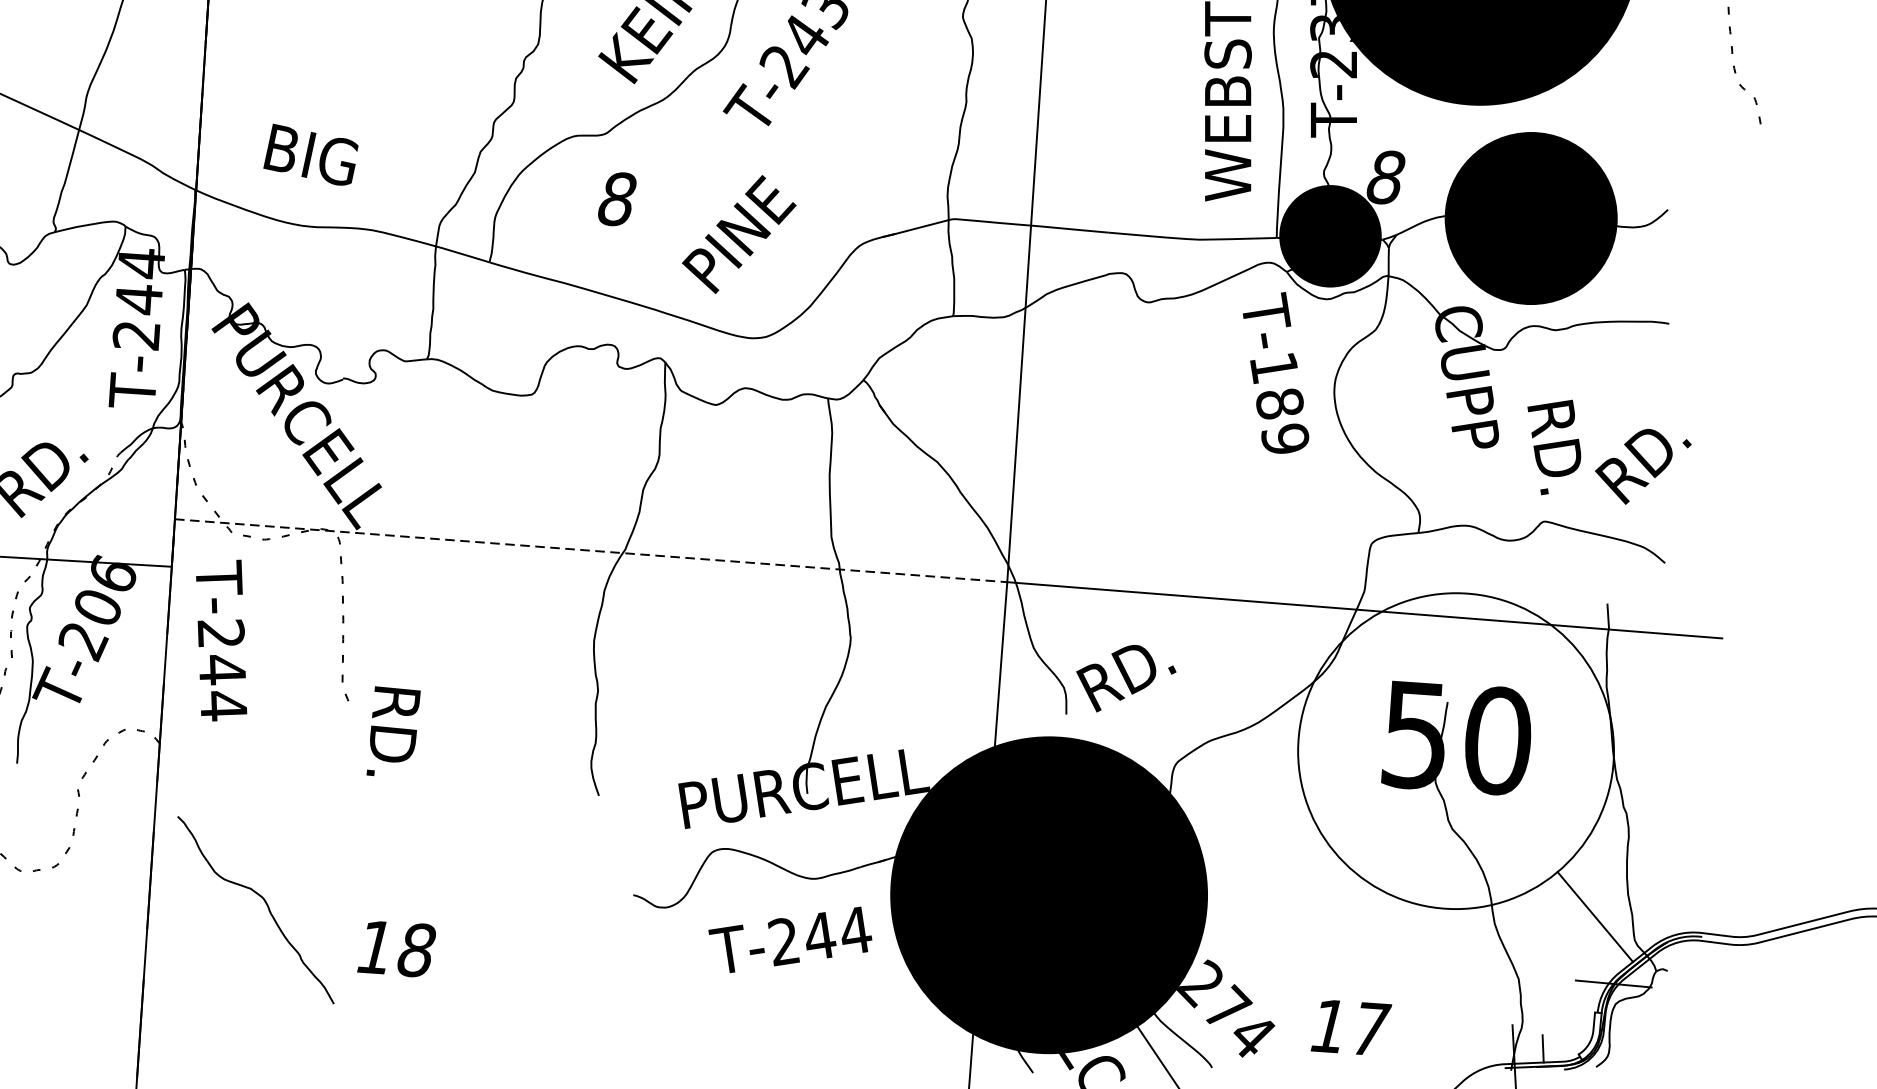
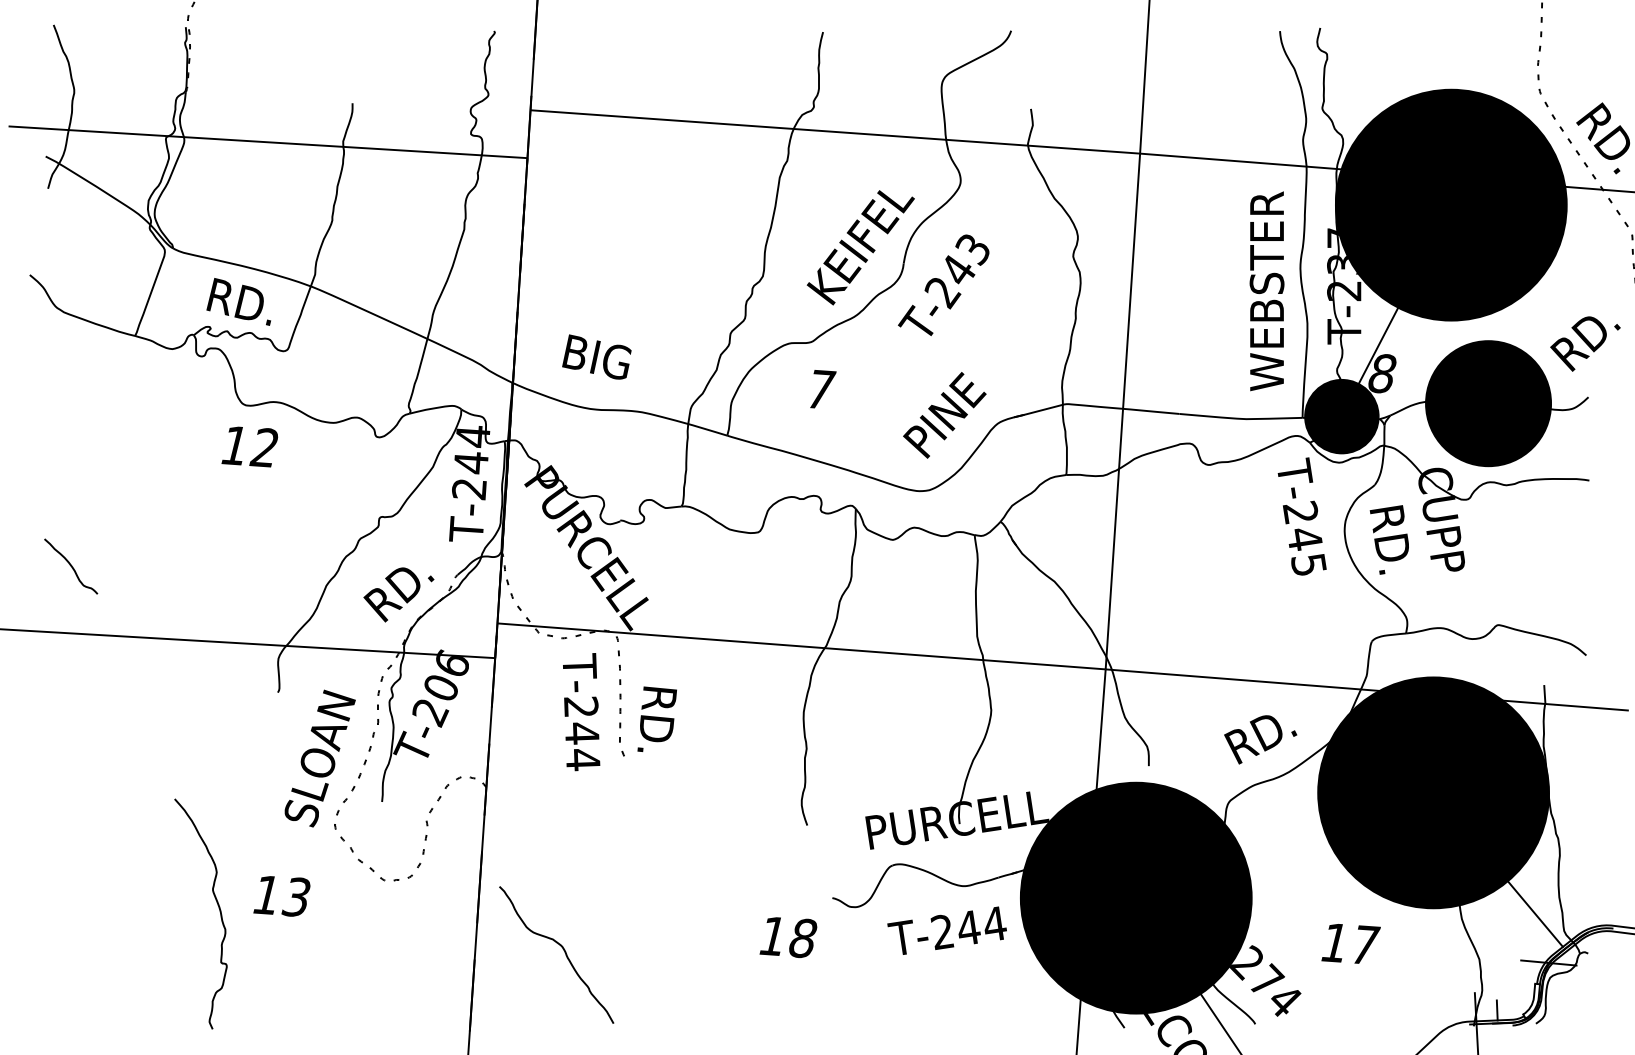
line: (1380, 138) -> (1378, 345), added
text: (618, 199) -> (821, 389), 8 -> 7
text: (738, 234) -> (944, 415), moved
text: (1279, 401) -> (1304, 537), T-189 -> T-245
text: (1553, 446) -> (1388, 539), moved
text: (1643, 466) -> (1585, 343), moved
line: (591, 550) -> (801, 646), dashed -> solid
text: (221, 641) -> (581, 712), moved
text: (1126, 678) -> (1260, 739), moved
text: (392, 730) -> (656, 718), moved
fill: (1455, 750) -> (1433, 792), added
curve: (263, 902) -> (562, 949), moved
text: (396, 949) -> (788, 937), moved
text: (1350, 1027) -> (1350, 943), moved

